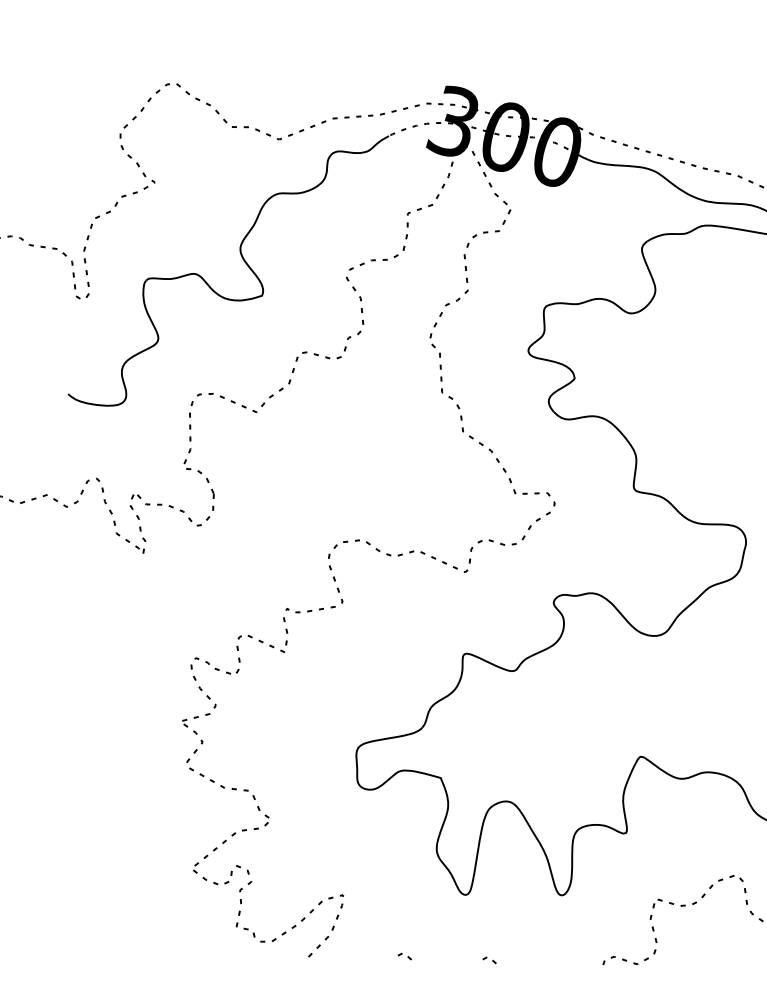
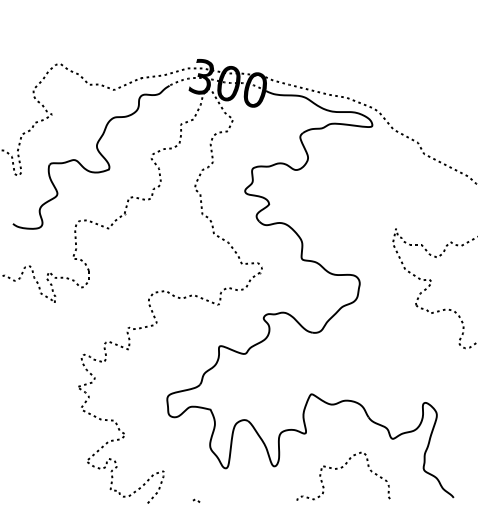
line: (487, 959) -> (238, 500), removed

